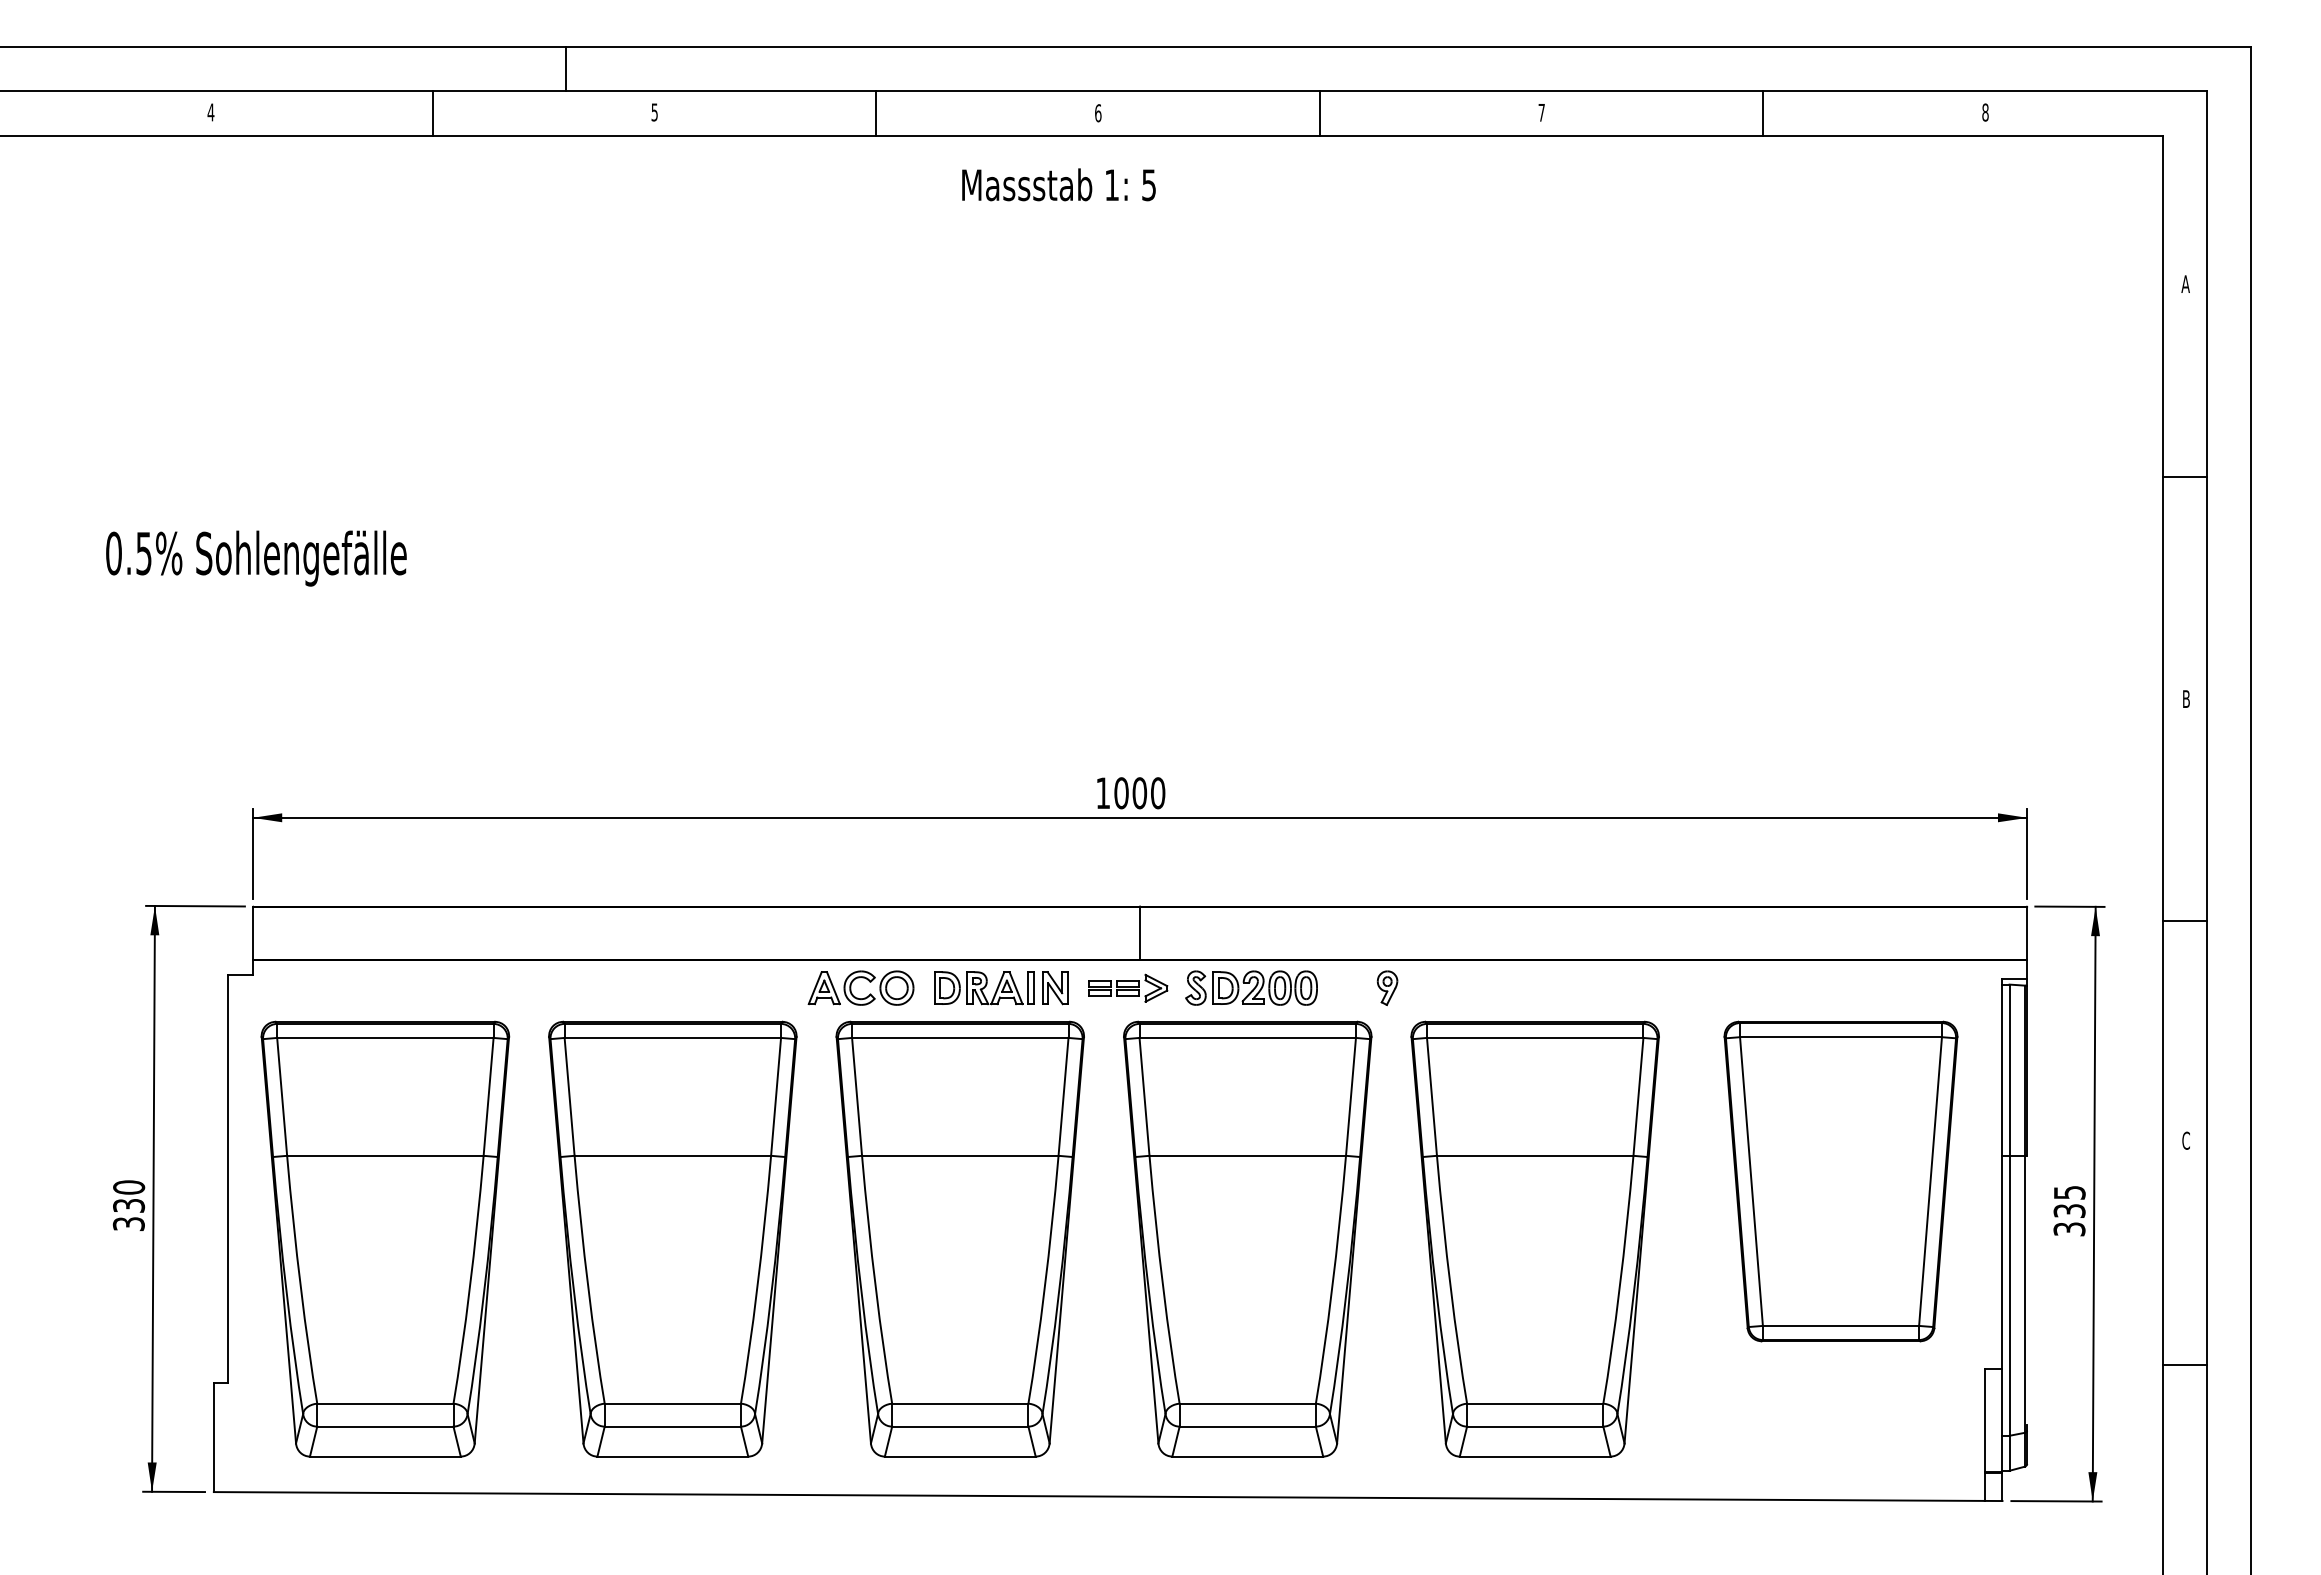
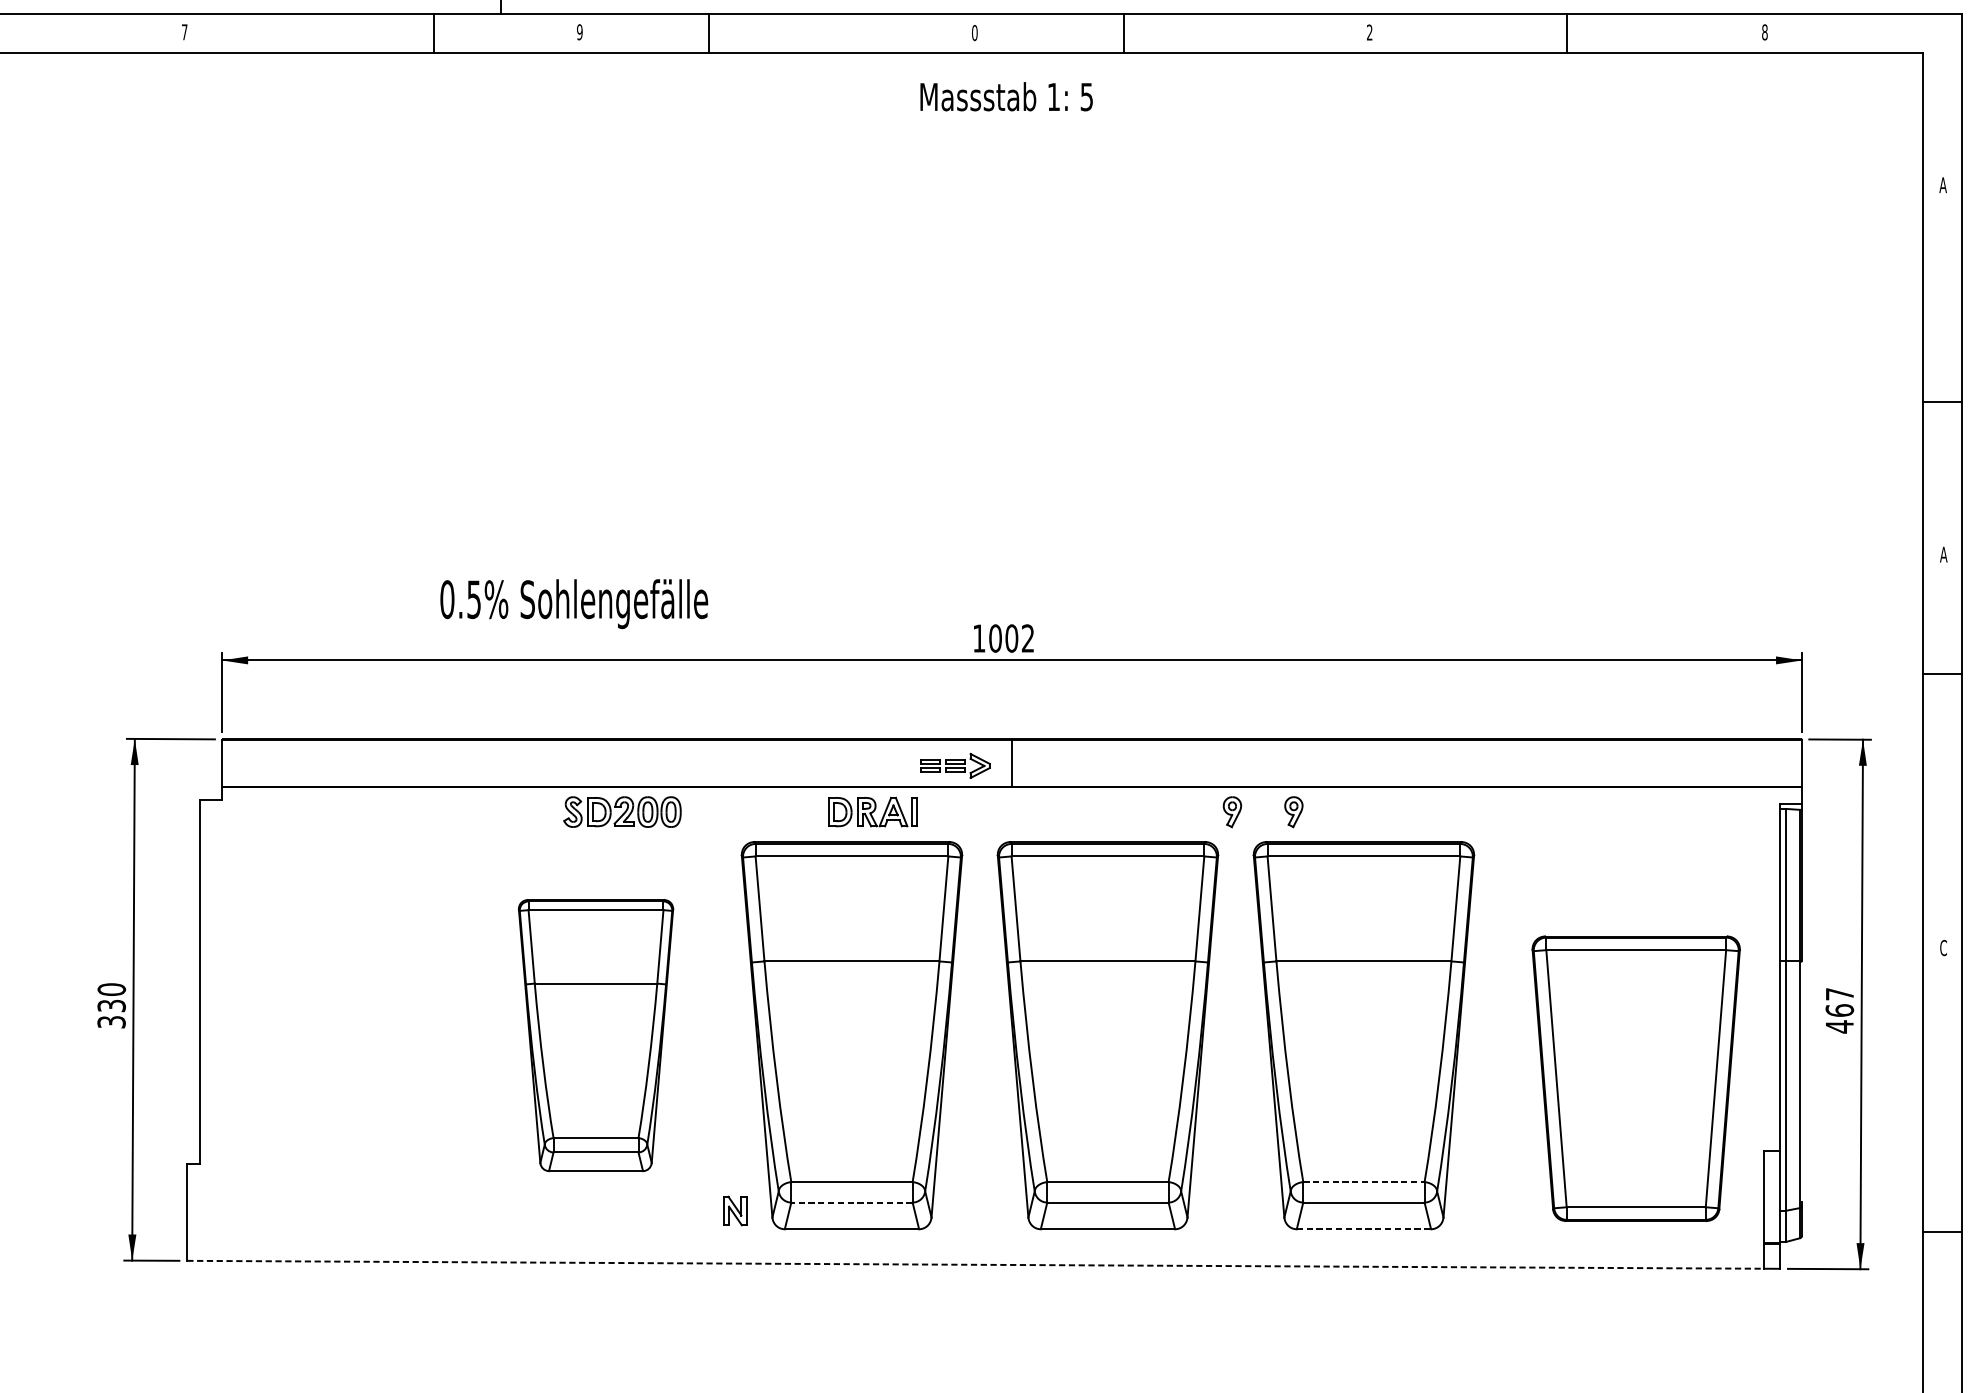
text: (210, 112) -> (184, 32), 4 -> 7
text: (654, 112) -> (579, 32), 5 -> 9
text: (1098, 112) -> (975, 32), 6 -> 0
text: (1541, 112) -> (1369, 32), 7 -> 2
line: (432, 113) -> (433, 33), moved
line: (876, 113) -> (708, 33), moved
line: (1319, 113) -> (1123, 33), moved
text: (1058, 184) -> (1006, 96), moved
line: (2184, 477) -> (1942, 401), moved
text: (256, 558) -> (574, 604), moved
text: (2186, 698) -> (1943, 554), B -> A
text: (1158, 793) -> (1028, 638), 1000 -> 1002
line: (2184, 921) -> (1942, 674), moved
part: (852, 983) -> (755, 807), removed
part: (1128, 987) -> (955, 765), moved
part: (1251, 987) -> (622, 811), moved
part: (1456, 987) -> (1293, 811), added
part: (1055, 988) -> (735, 1211), moved
part: (1840, 1181) -> (1635, 1078), moved
text: (2069, 1211) -> (1839, 1010), 335 -> 467
part: (385, 1238) -> (340, 1035), removed
part: (672, 1238) -> (595, 1035), size x0.7
line: (2184, 1364) -> (1942, 1231), moved
line: (1535, 1403) -> (1364, 1181), solid -> dashed
line: (959, 1426) -> (851, 1202), solid -> dashed
line: (1535, 1456) -> (1364, 1229), solid -> dashed
line: (1099, 1496) -> (975, 1264), solid -> dashed

